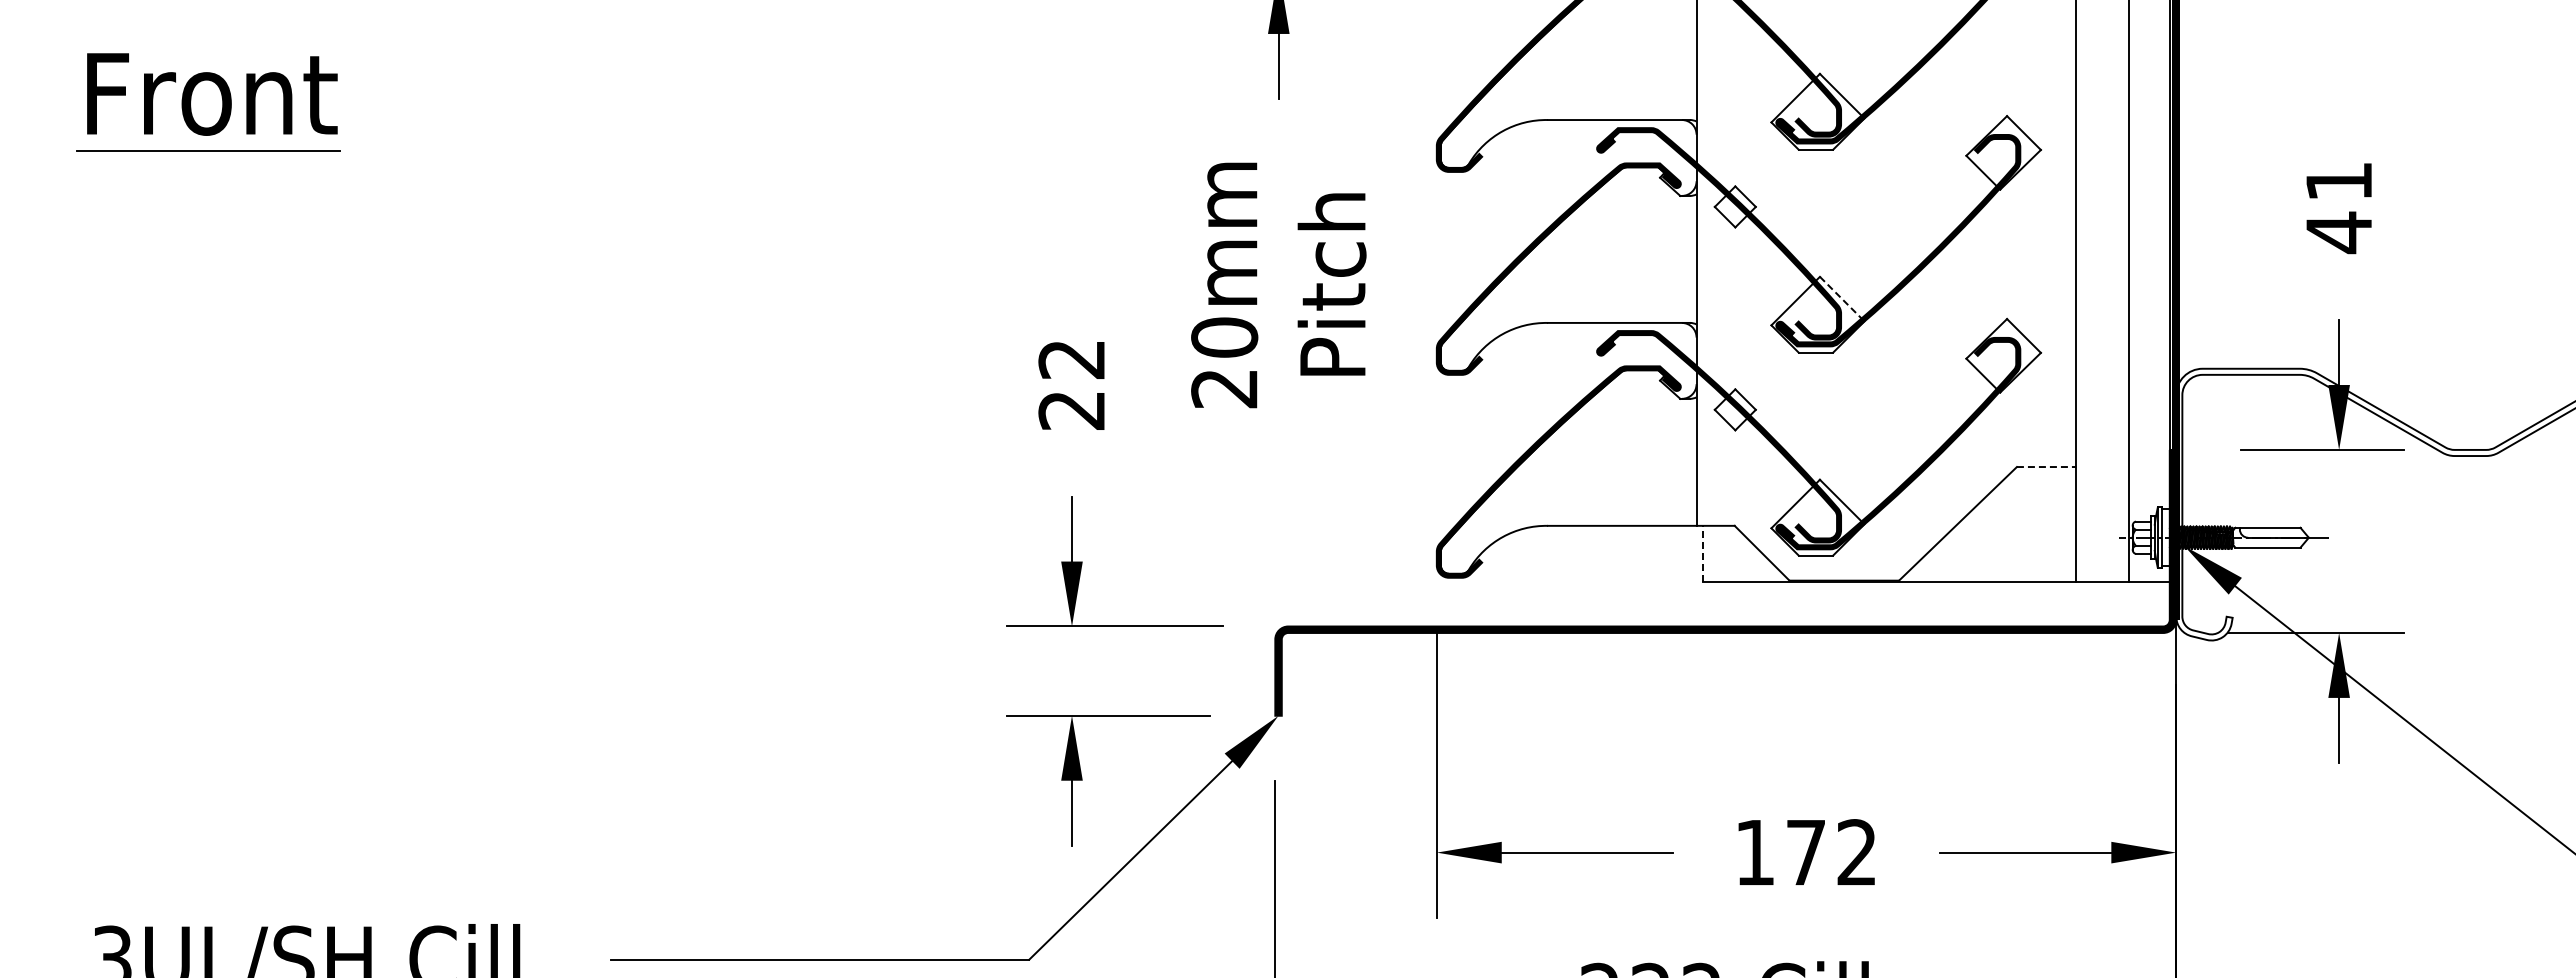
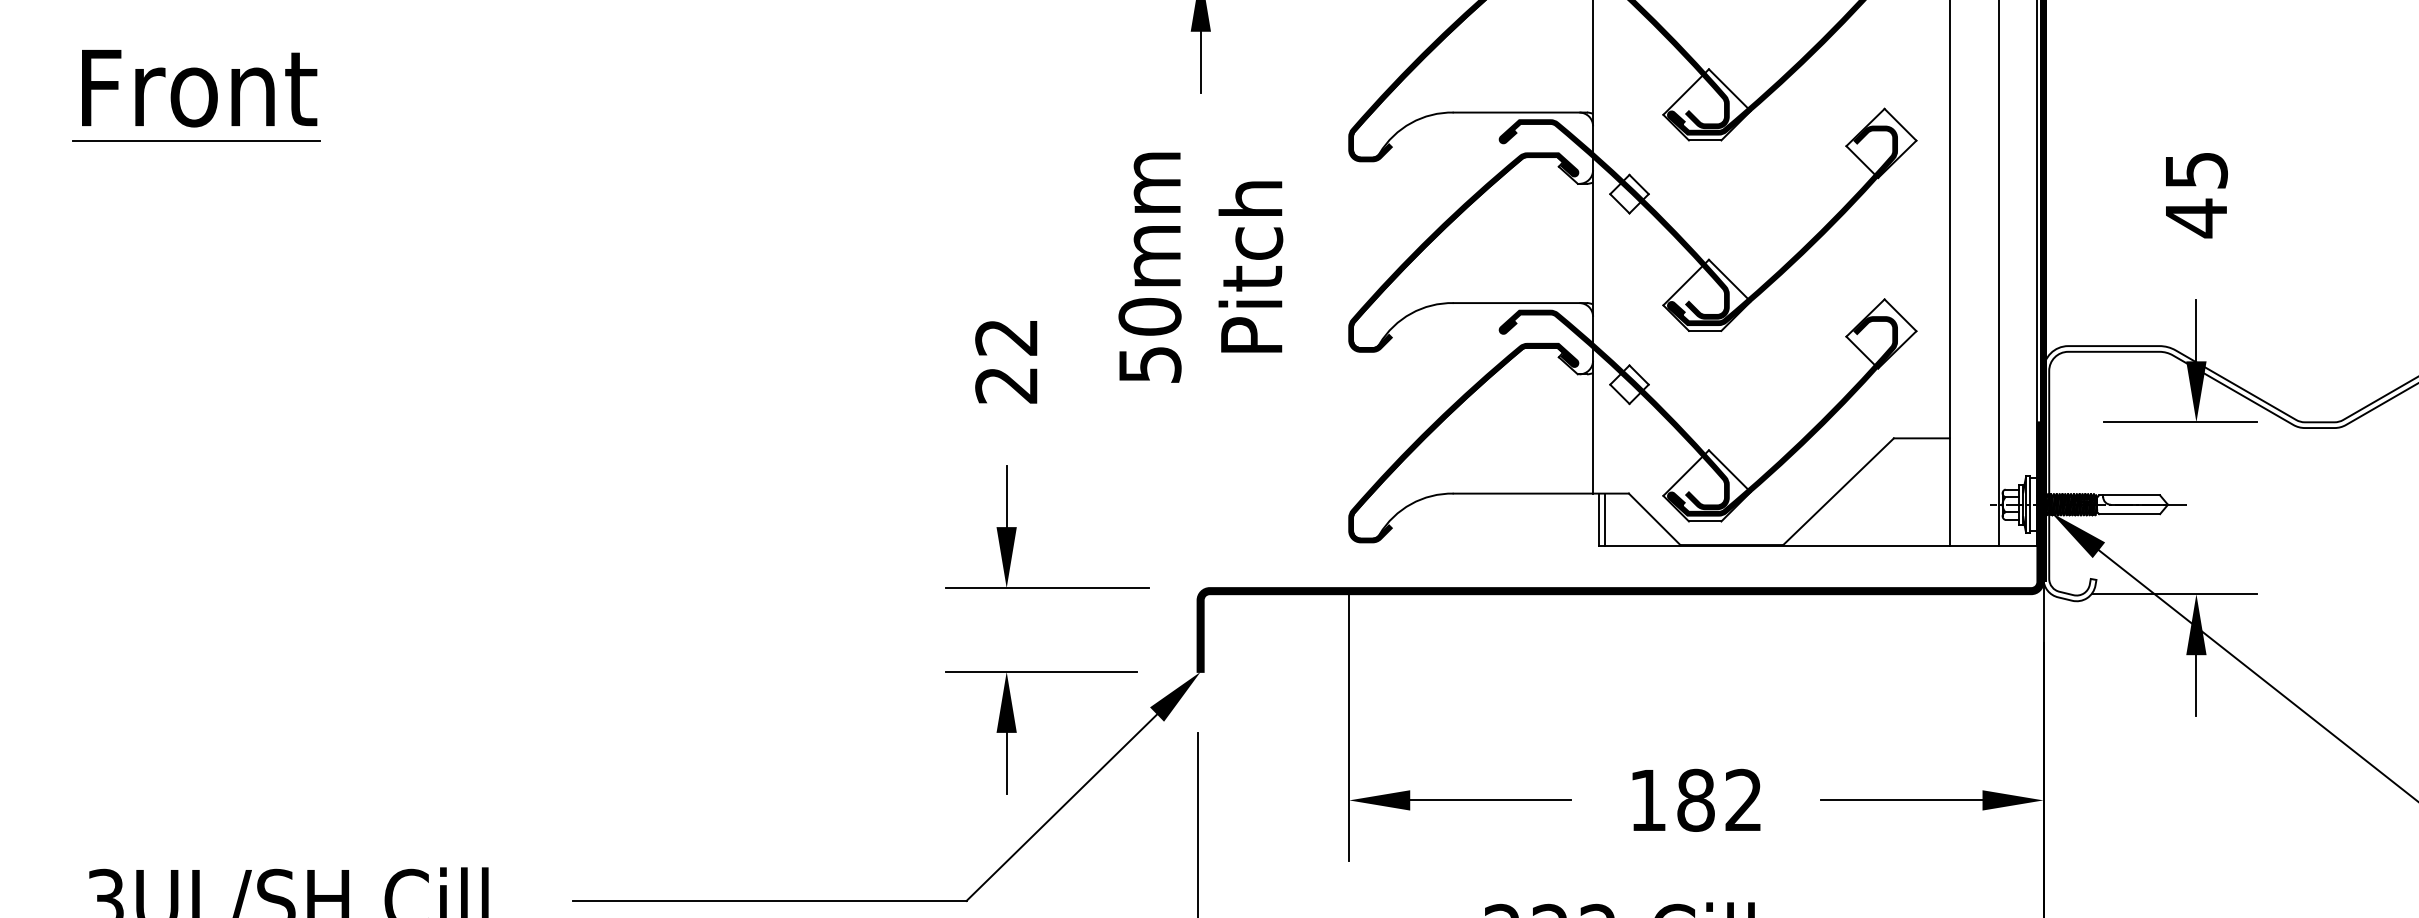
text: (2339, 181) -> (2196, 170), 41 -> 45
line: (1841, 298) -> (1729, 280), dashed -> solid
text: (1224, 389) -> (1149, 365), 20mm -> 50mm
line: (2046, 467) -> (1921, 438), dashed -> solid
line: (1703, 553) -> (1599, 519), dashed -> solid
line: (1709, 553) -> (1605, 519), added
text: (1806, 852) -> (1696, 800), 172 -> 182

